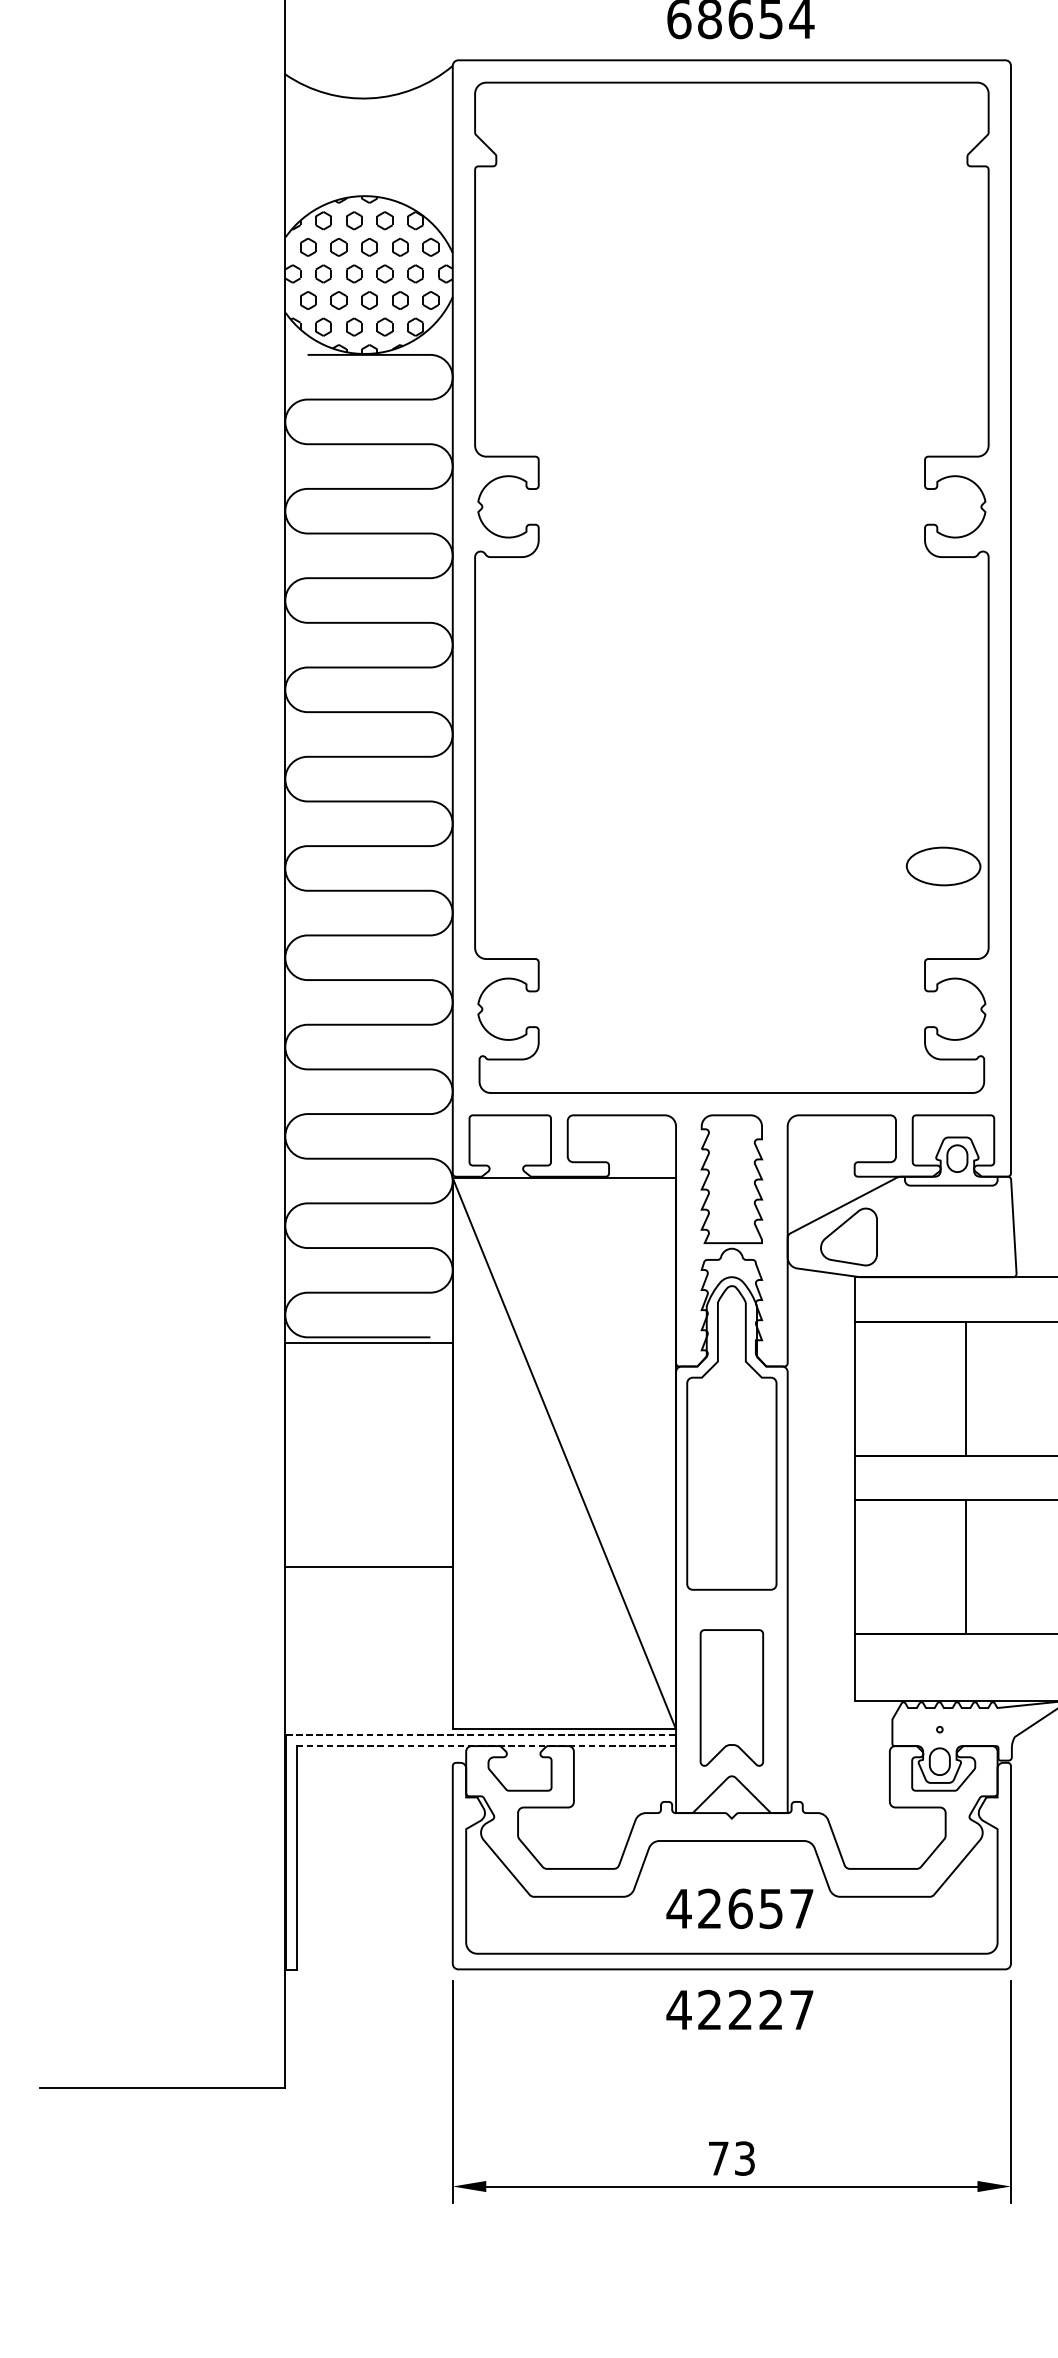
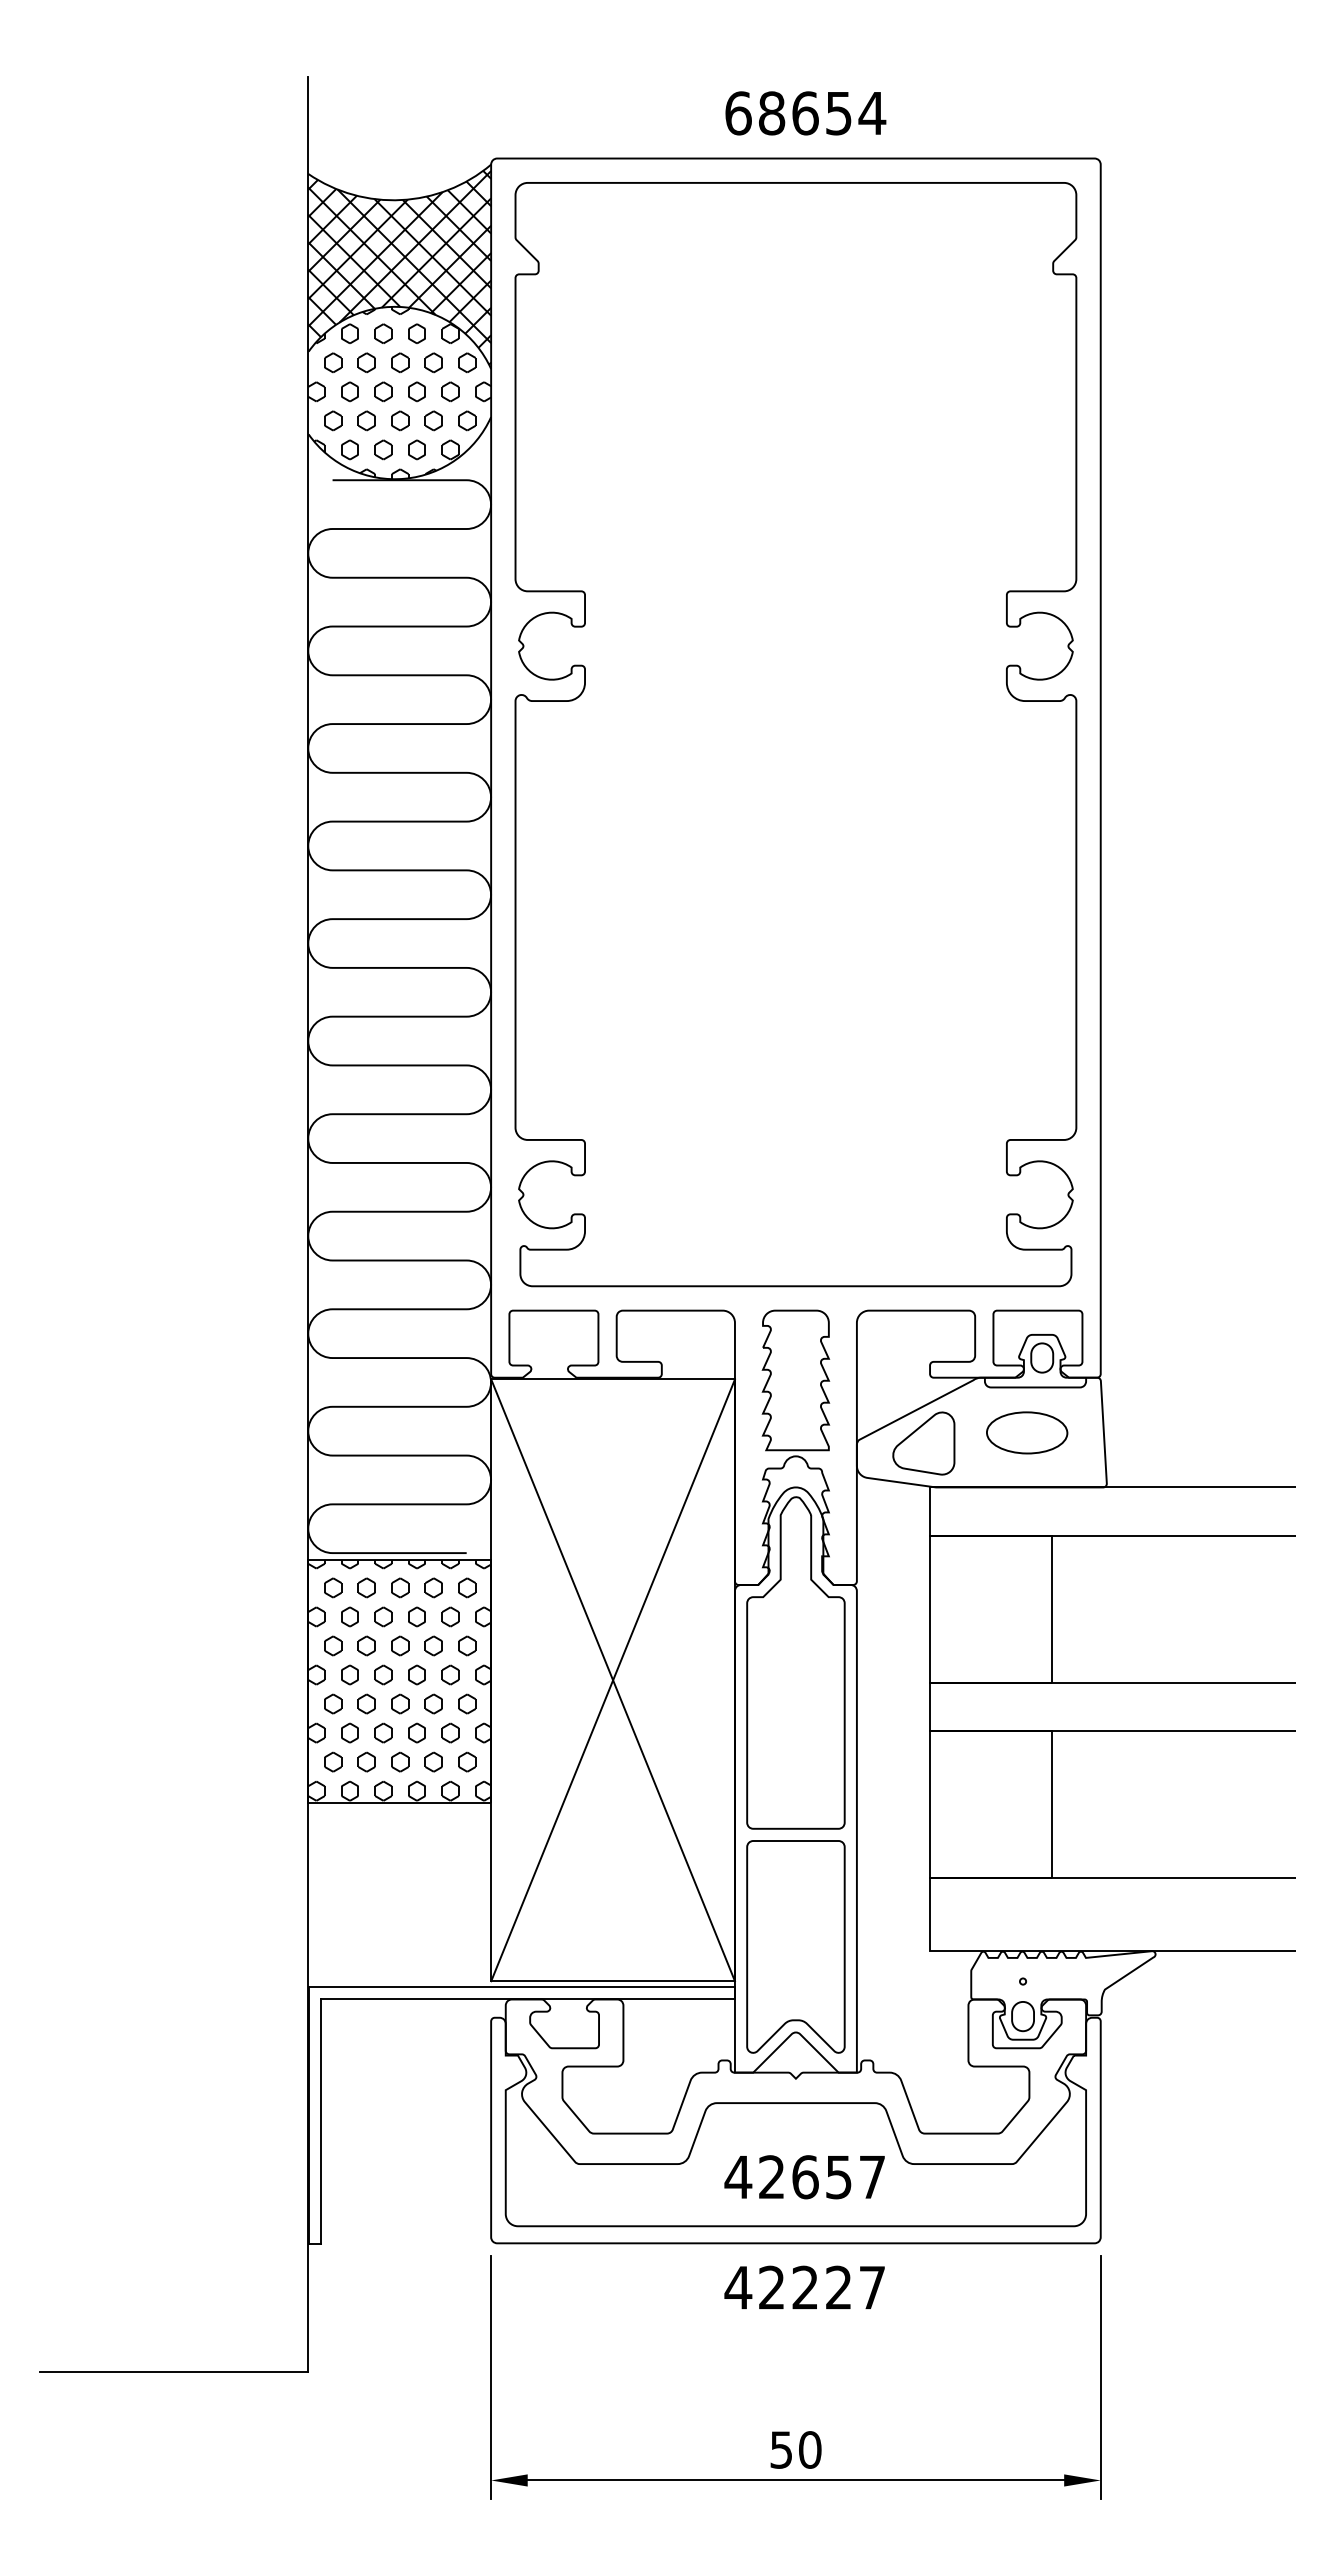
hatch: (368, 160) -> (399, 267), added
part: (943, 866) -> (1027, 1432), moved
hatch: (368, 1453) -> (399, 1679), added
line: (563, 1453) -> (612, 1680), added
part: (731, 1697) -> (795, 1946), size x1.43
line: (481, 1735) -> (522, 1987), dashed -> solid
line: (486, 1746) -> (528, 1999), dashed -> solid
text: (731, 2158) -> (795, 2449), 73 -> 50

